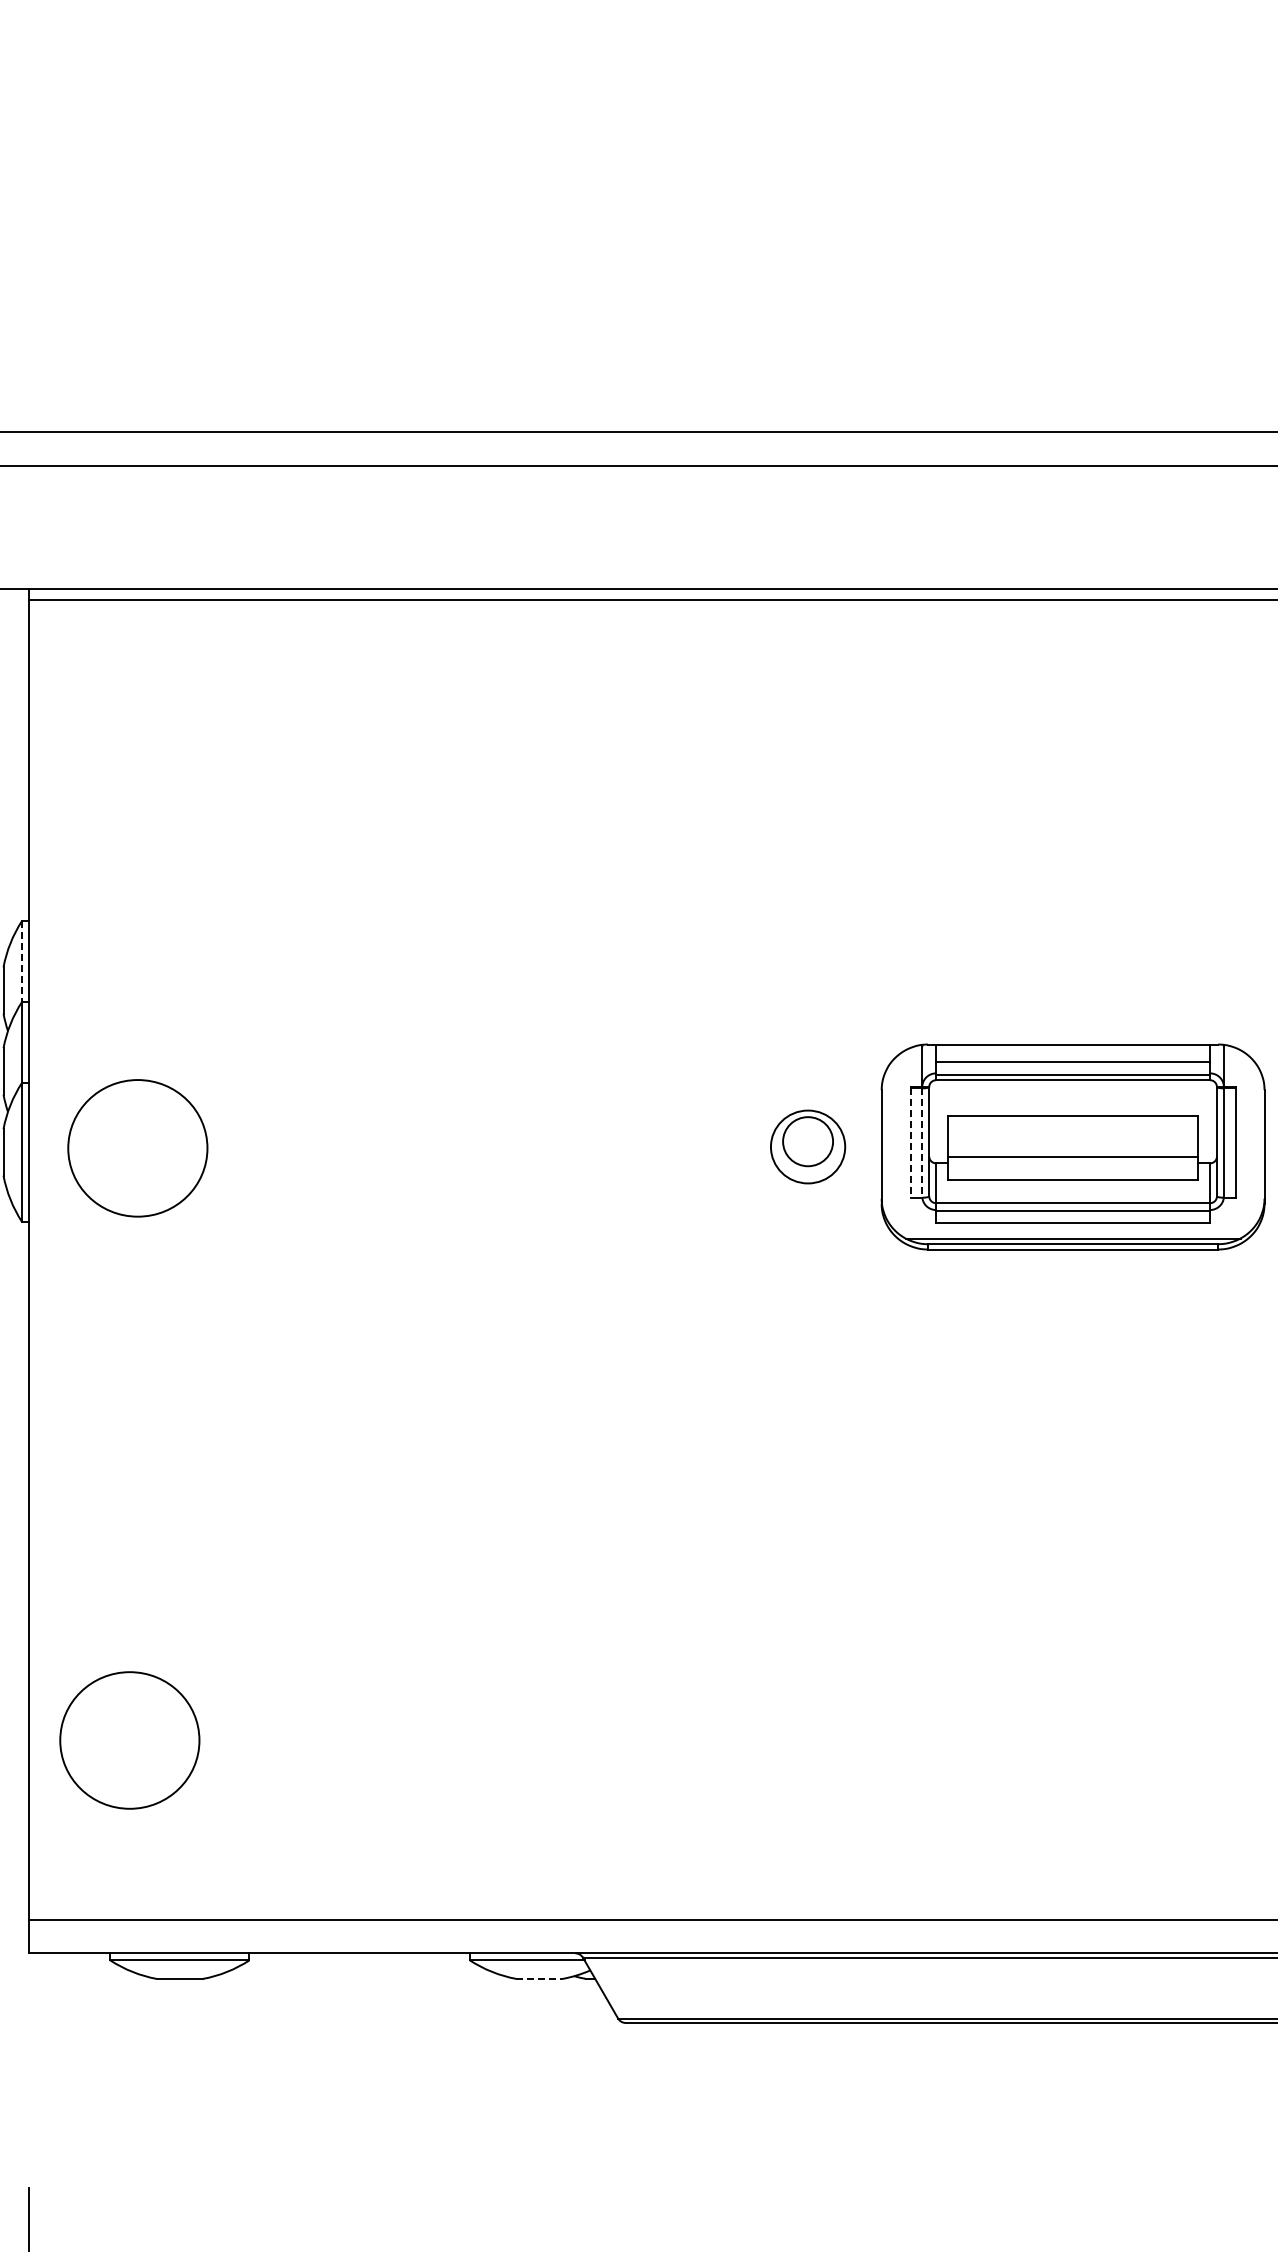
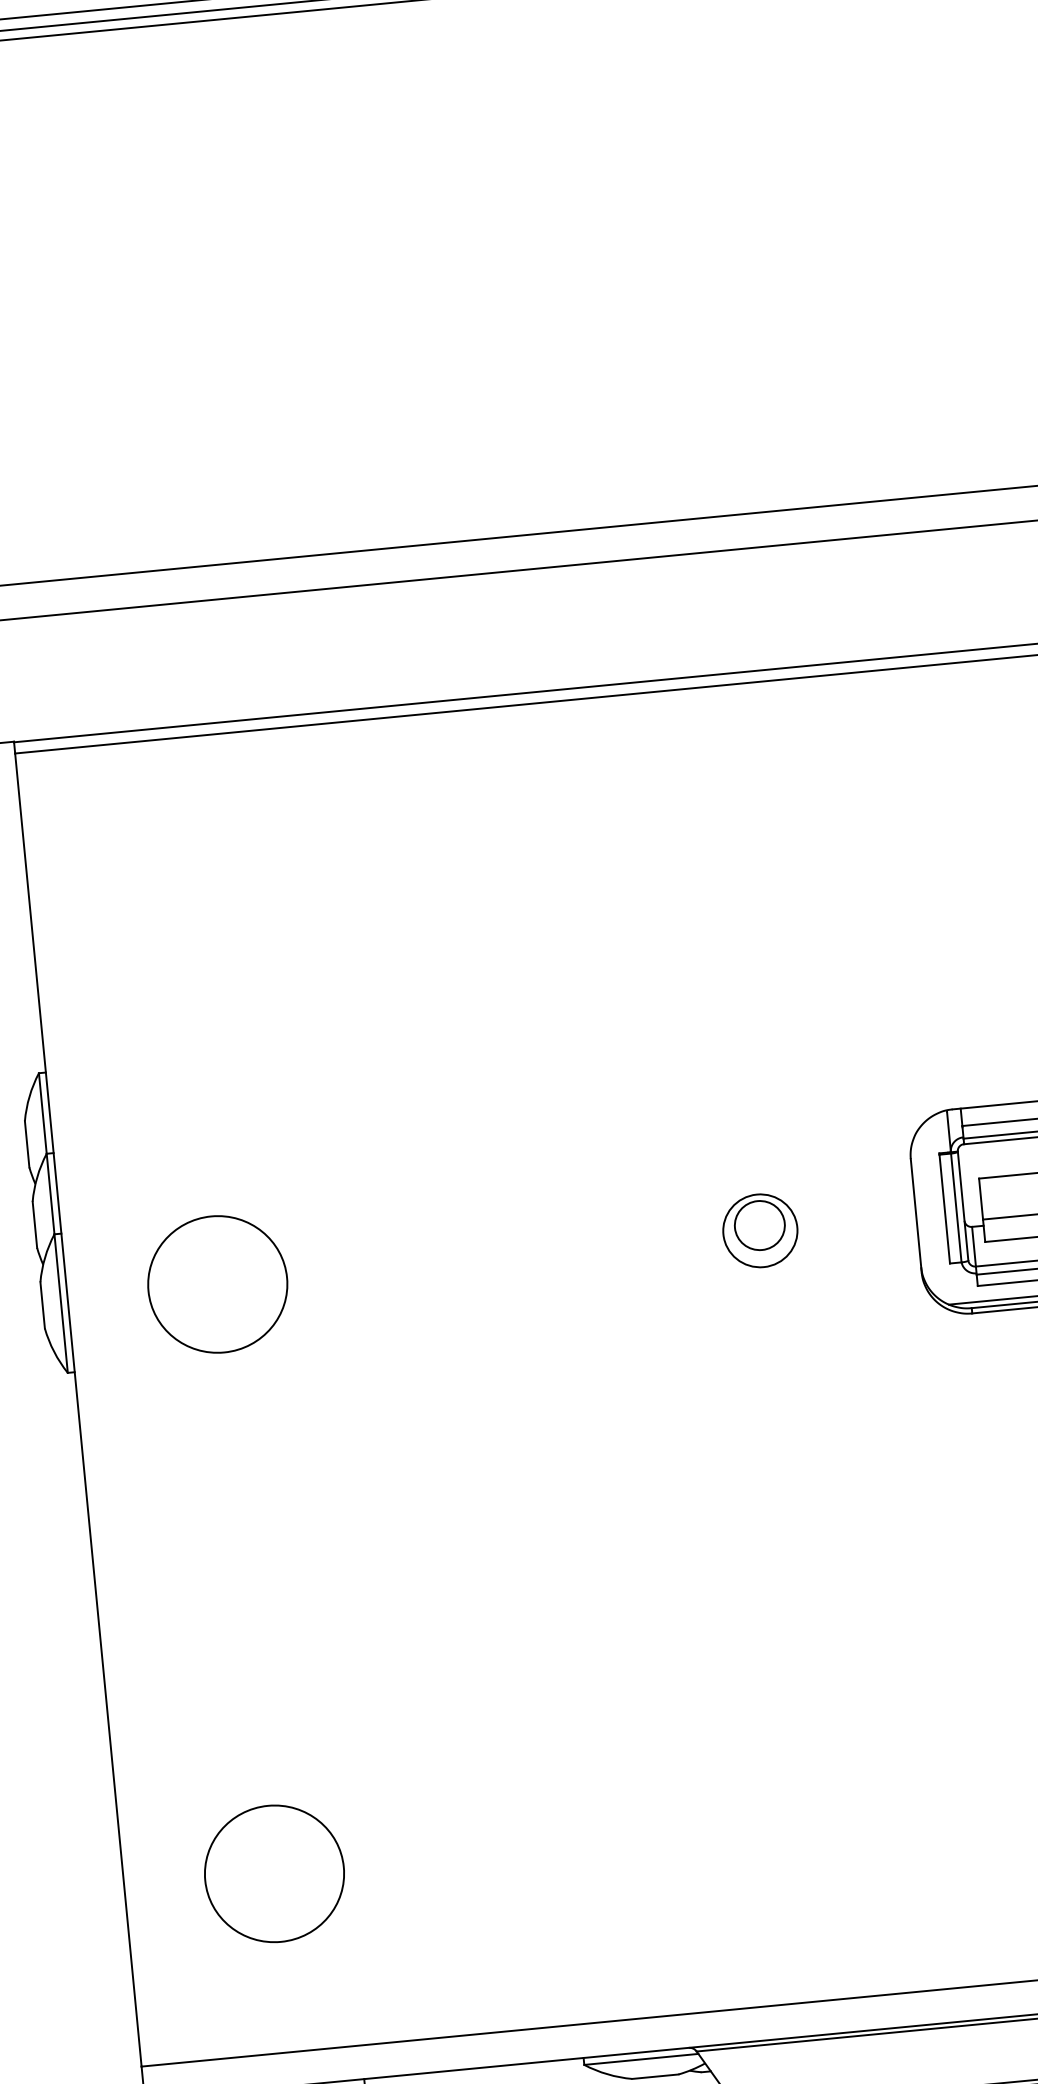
line: (22, 961) -> (43, 1113), dashed -> solid
line: (910, 1143) -> (944, 1209), dashed -> solid
line: (922, 1143) -> (956, 1208), dashed -> solid
part: (808, 1146) -> (760, 1230), moved
part: (137, 1148) -> (217, 1284), moved
part: (129, 1740) -> (274, 1873), moved
line: (539, 1978) -> (655, 2076), dashed -> solid

